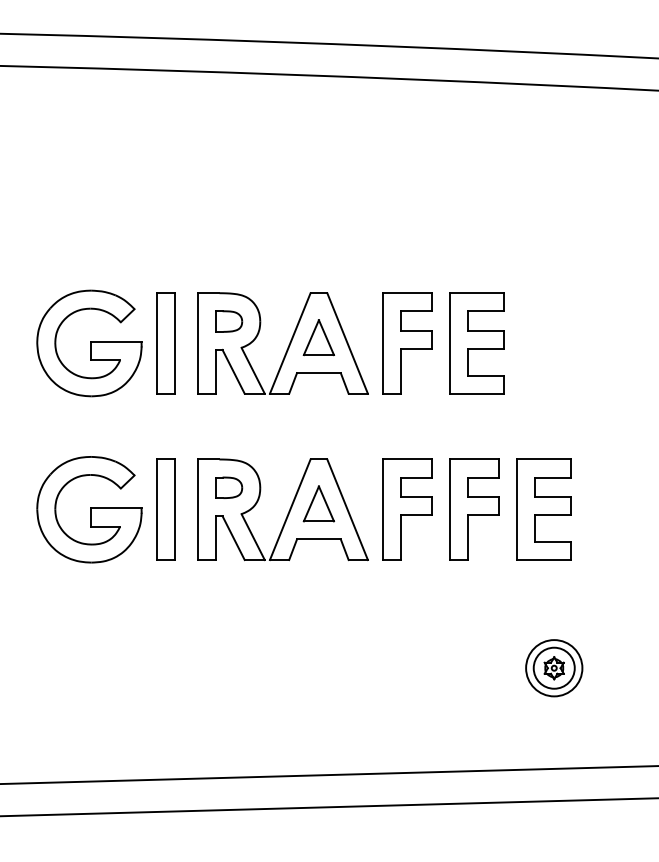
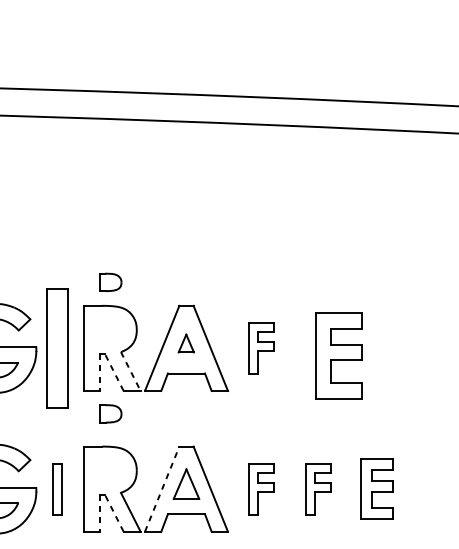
part: (229, 321) -> (110, 282), moved
part: (318, 337) -> (186, 343), size x0.6
part: (165, 343) -> (56, 348), size x1.4
part: (407, 343) -> (261, 348), size x0.6
part: (476, 343) -> (338, 356), moved
line: (253, 370) -> (131, 371), solid -> dashed
line: (216, 371) -> (99, 372), solid -> dashed
line: (233, 371) -> (114, 372), solid -> dashed
part: (229, 487) -> (110, 413), moved
part: (165, 509) -> (56, 488), size x0.6
line: (290, 509) -> (162, 488), solid -> dashed
part: (407, 509) -> (261, 488), size x0.6
part: (474, 509) -> (318, 488), size x0.6
part: (543, 509) -> (376, 488), size x0.7
line: (216, 538) -> (99, 513), solid -> dashed
line: (233, 538) -> (114, 513), solid -> dashed

